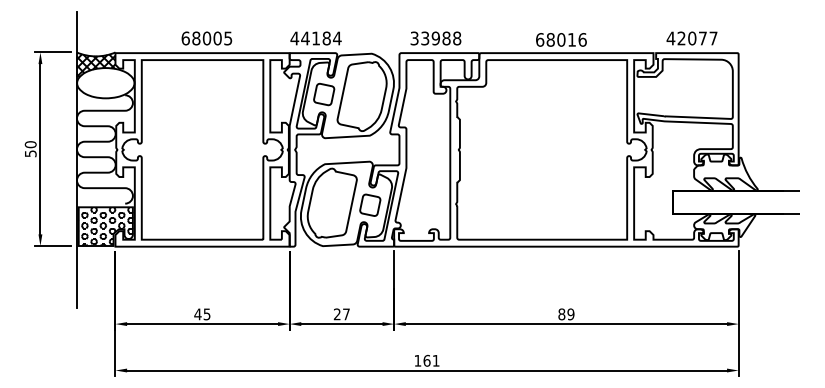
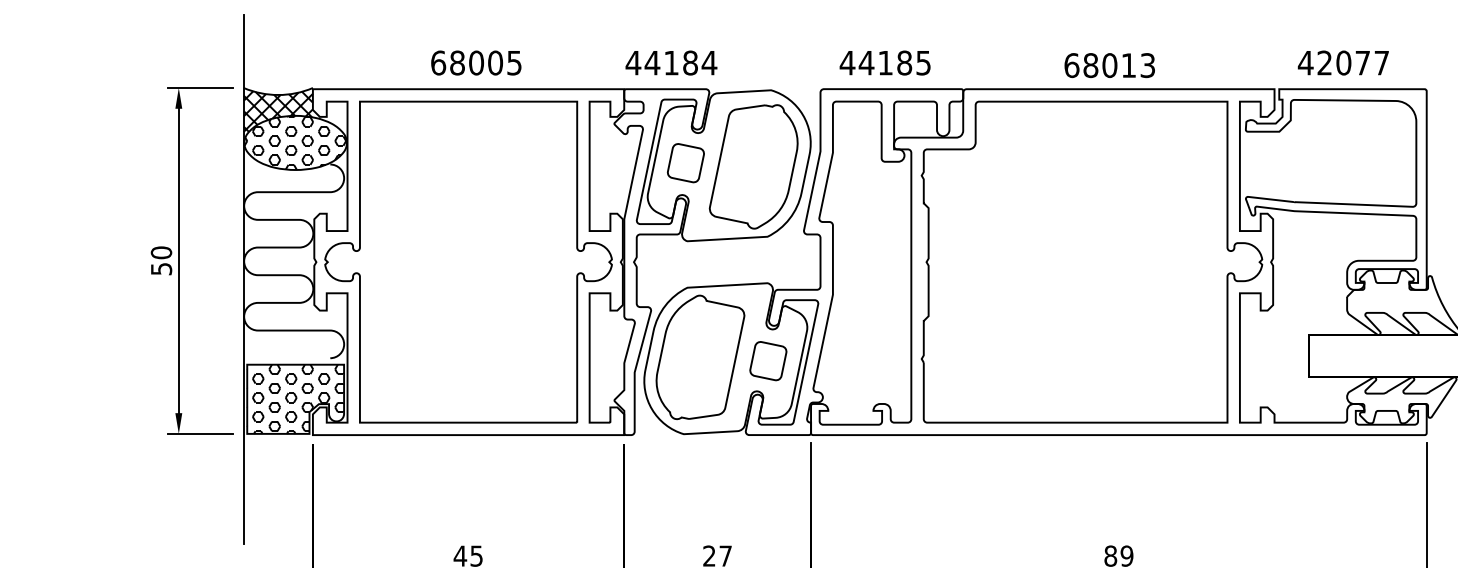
text: (435, 38) -> (884, 63), 33988 -> 44185
text: (582, 39) -> (1147, 64), 68016 -> 68013
hatch: (105, 83) -> (295, 143), added

